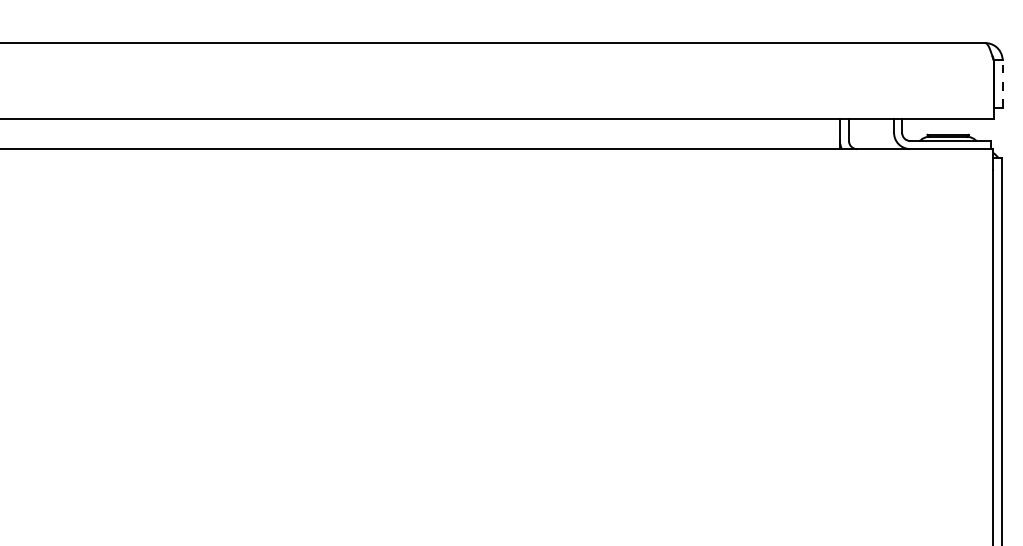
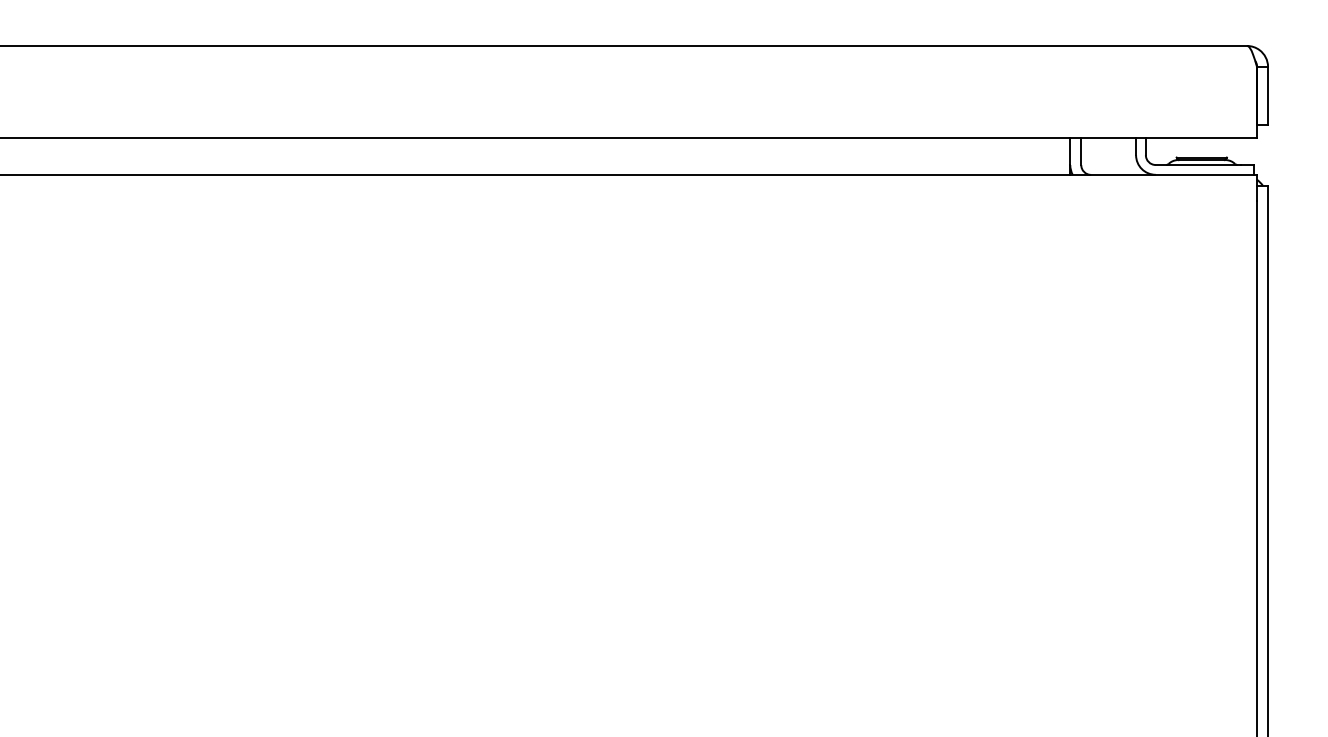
line: (1003, 83) -> (1268, 95), dashed -> solid

